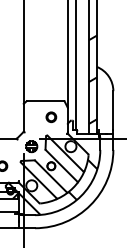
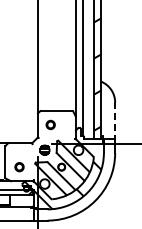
line: (113, 110) -> (115, 119), solid -> dashed
part: (51, 116) -> (50, 124), moved

